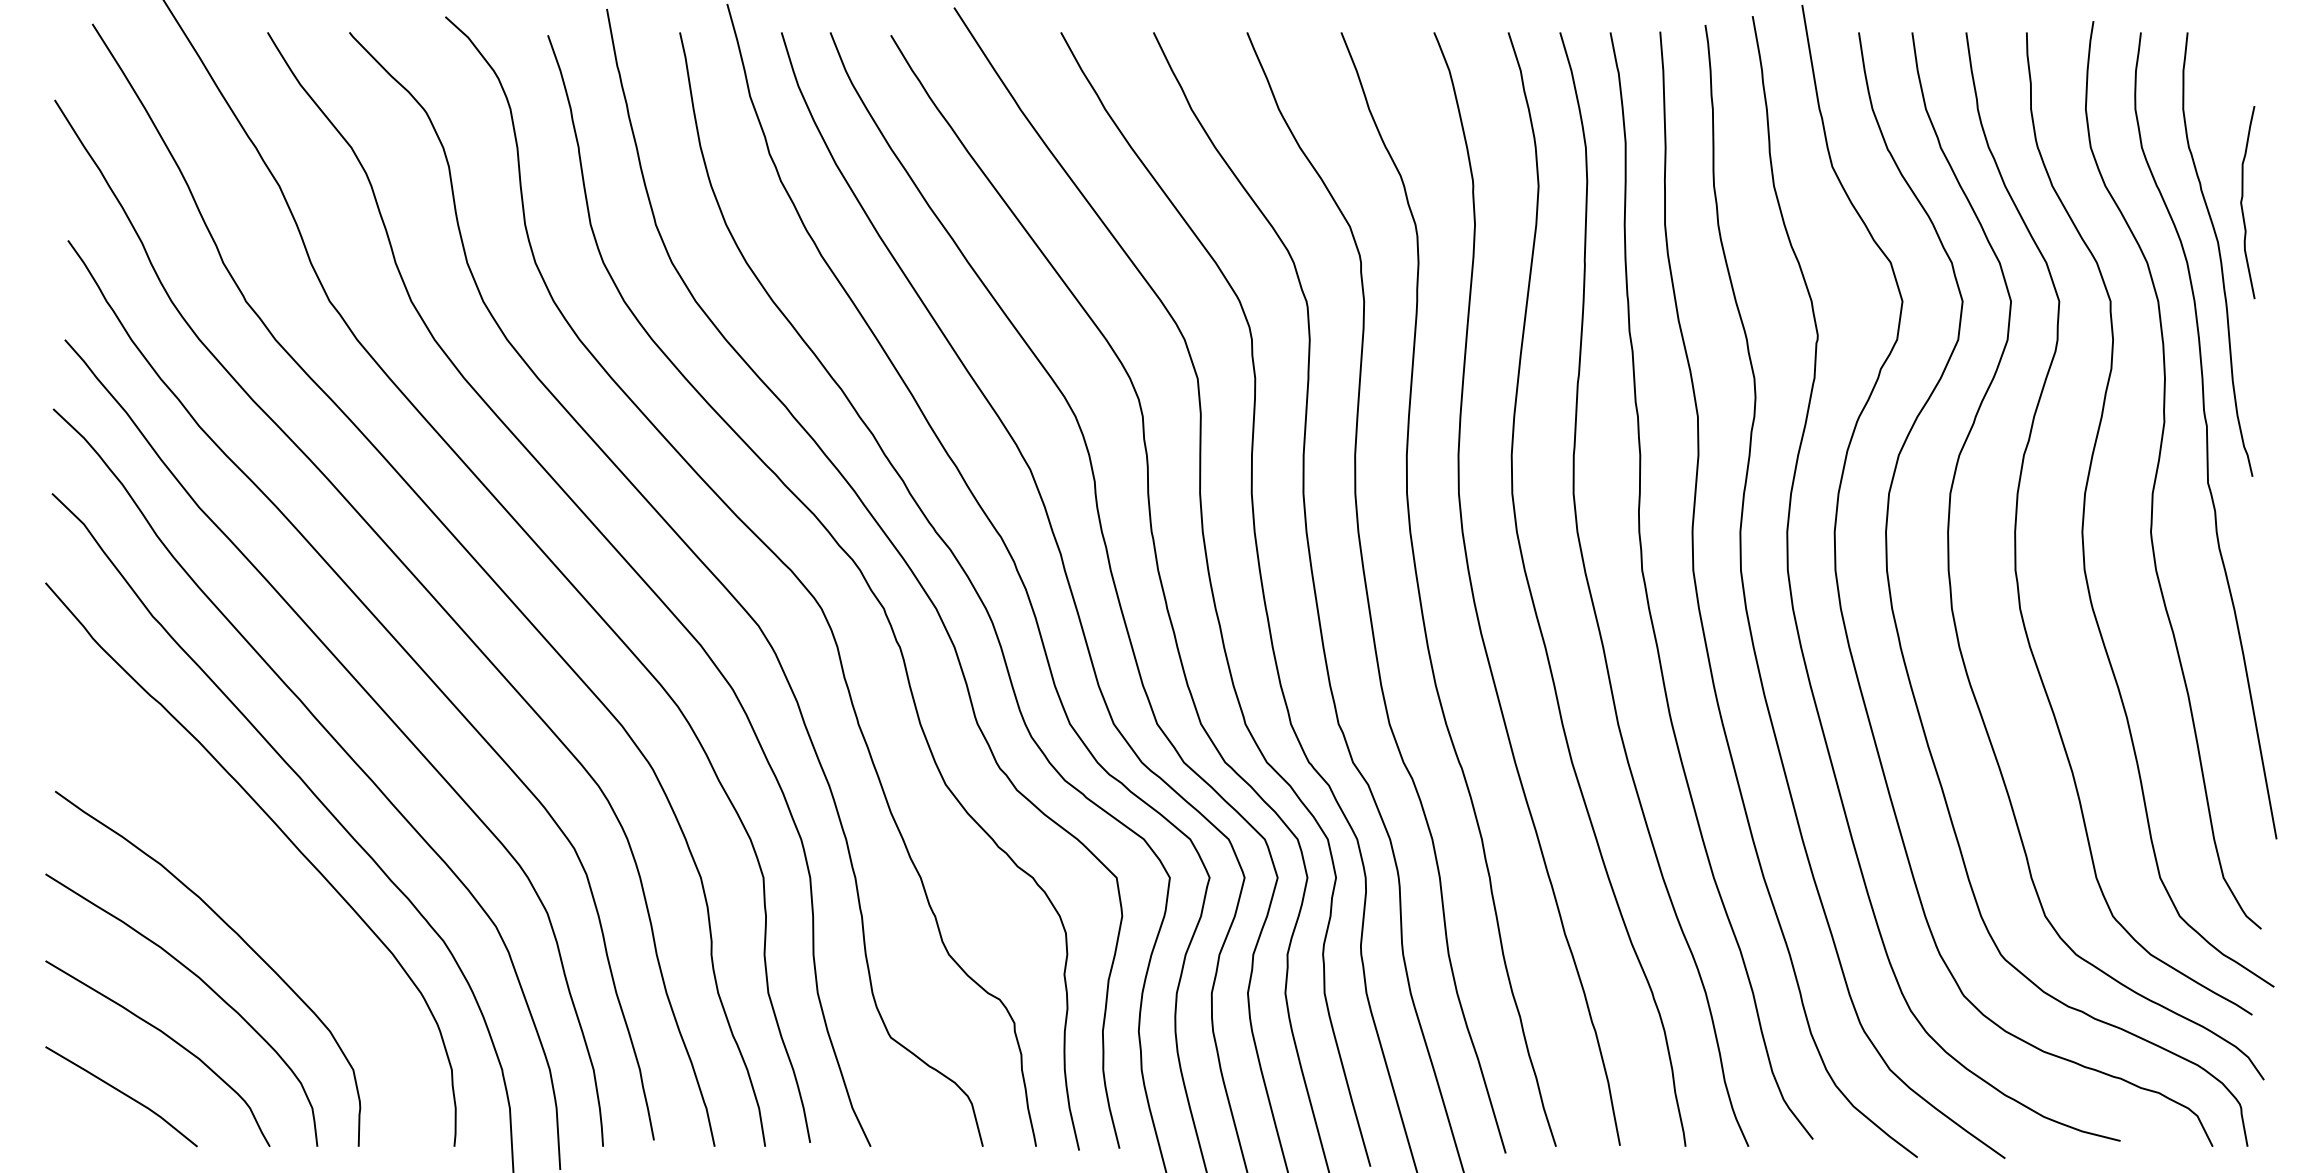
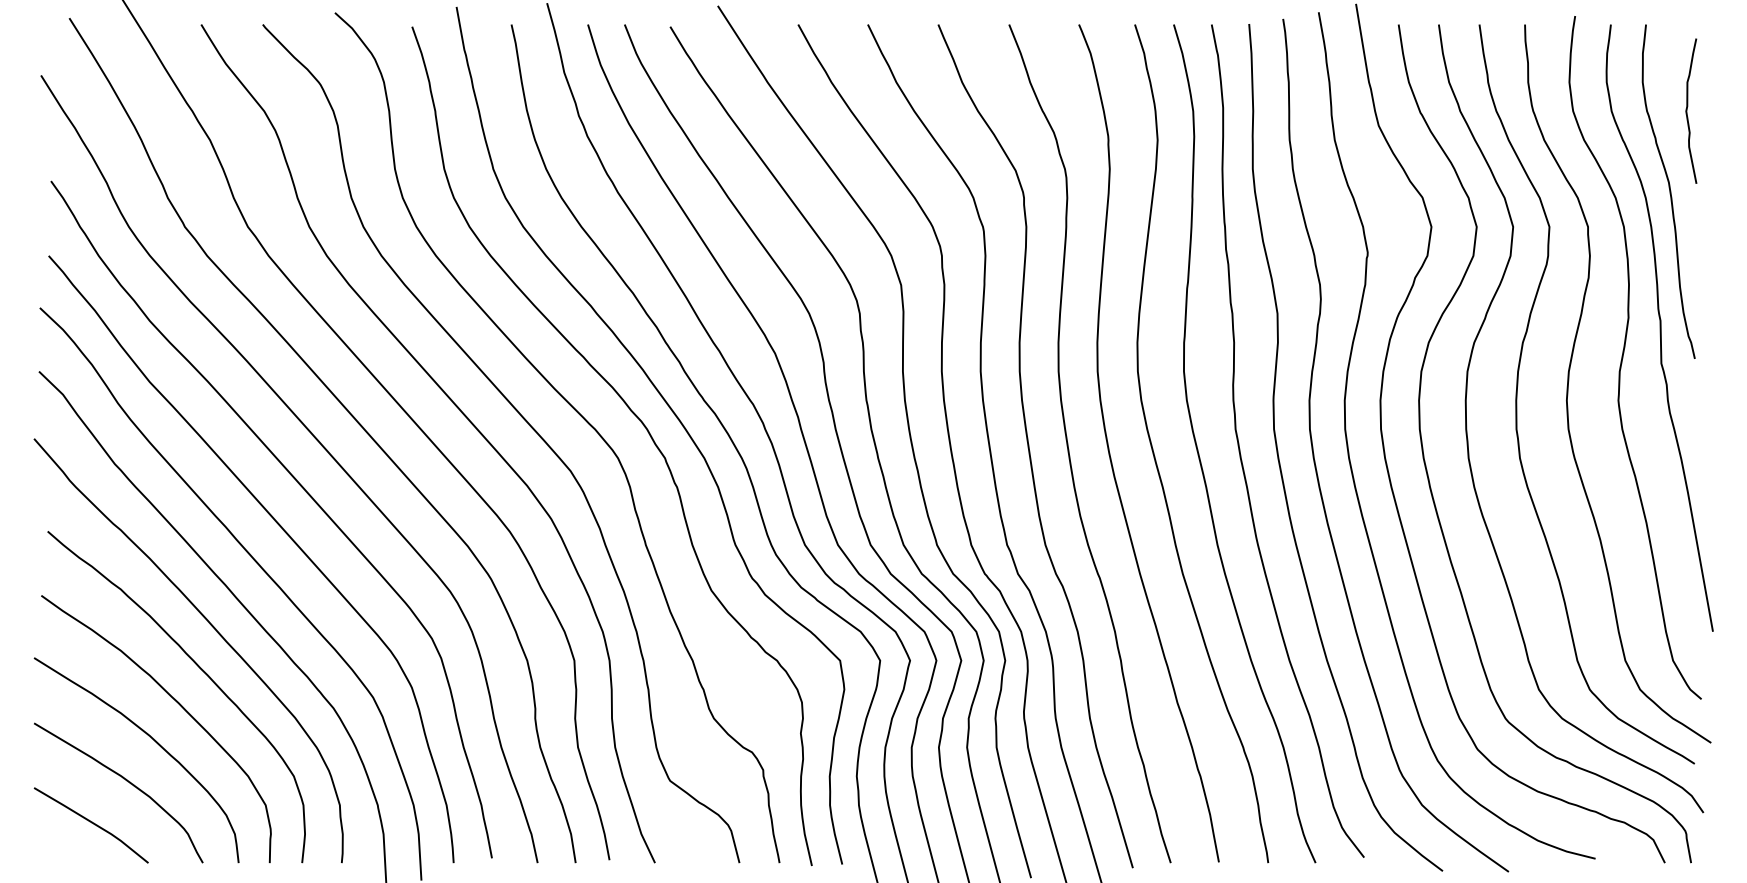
curve: (2242, 202) -> (1687, 111), moved
curve: (268, 891) -> (201, 671), added

